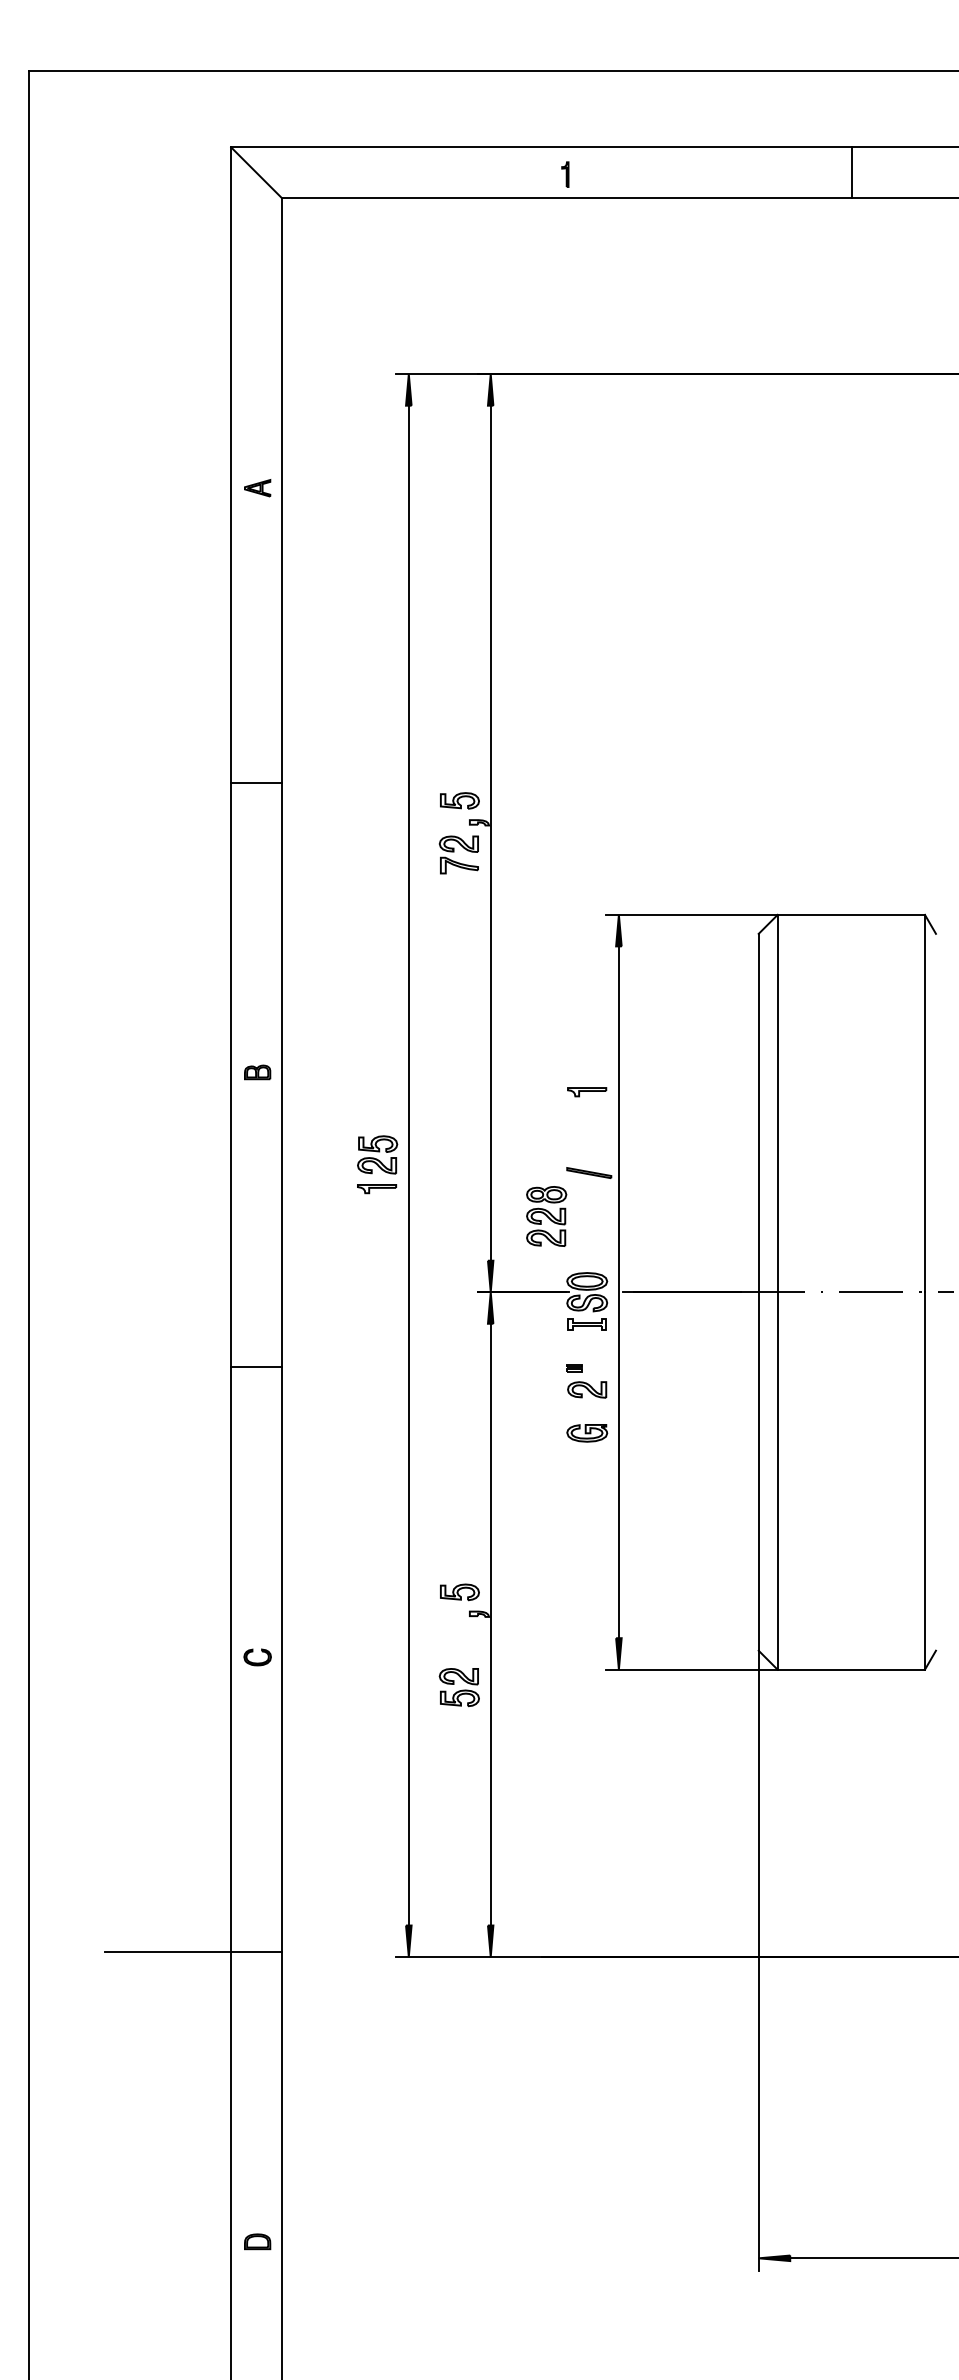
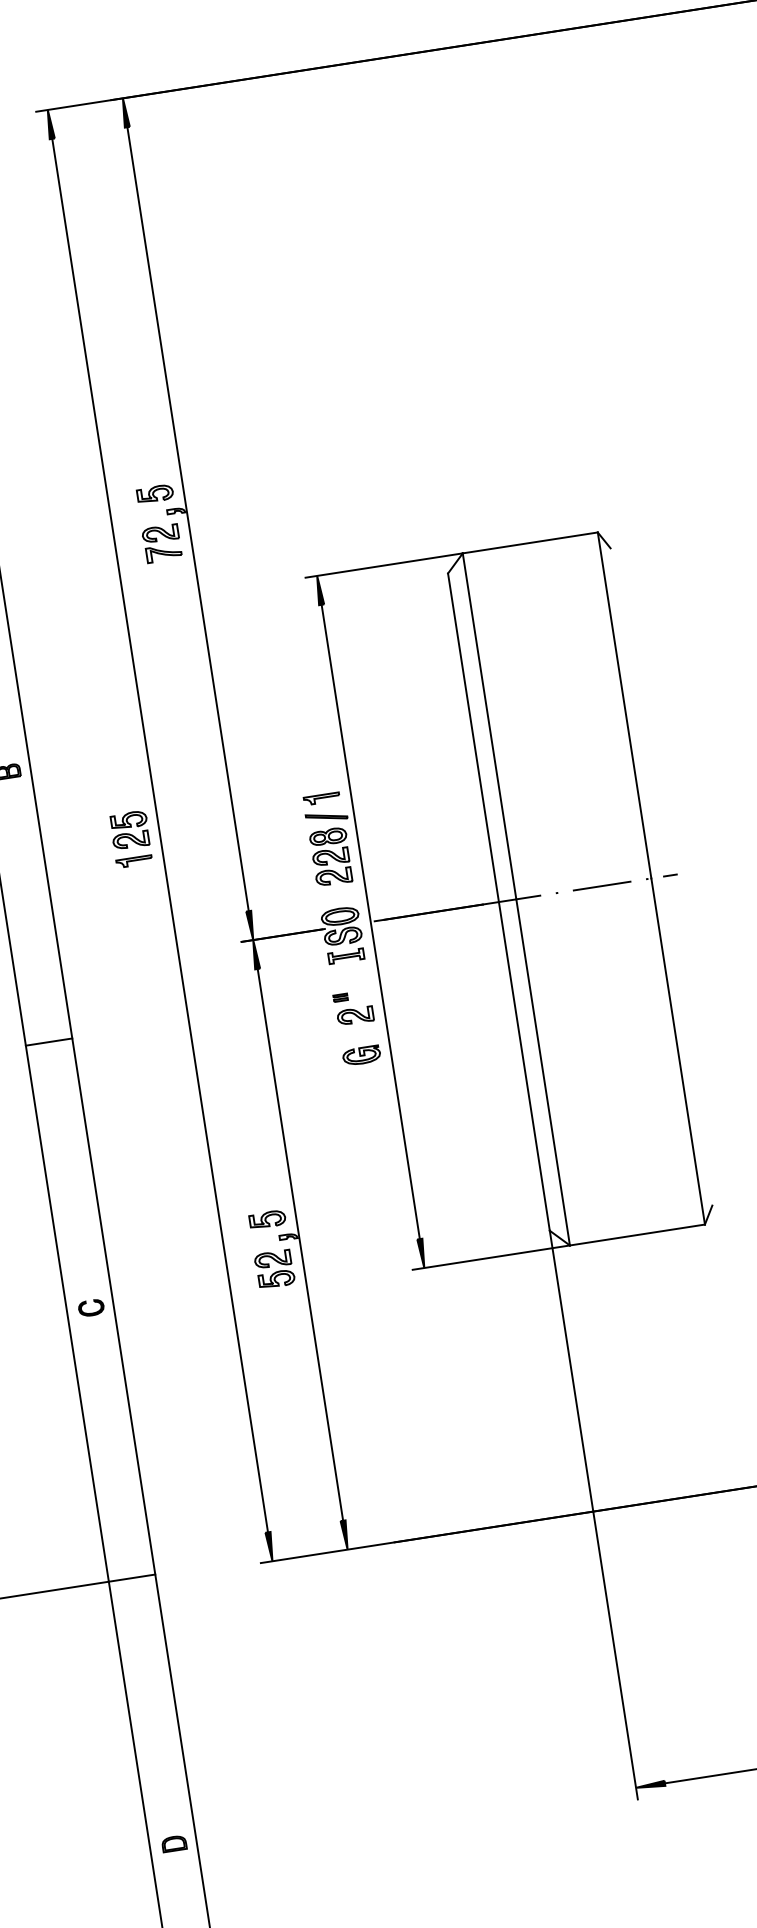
part: (587, 1092) -> (322, 799), moved
part: (546, 1216) -> (331, 856), moved
part: (458, 1687) -> (273, 1269), moved

